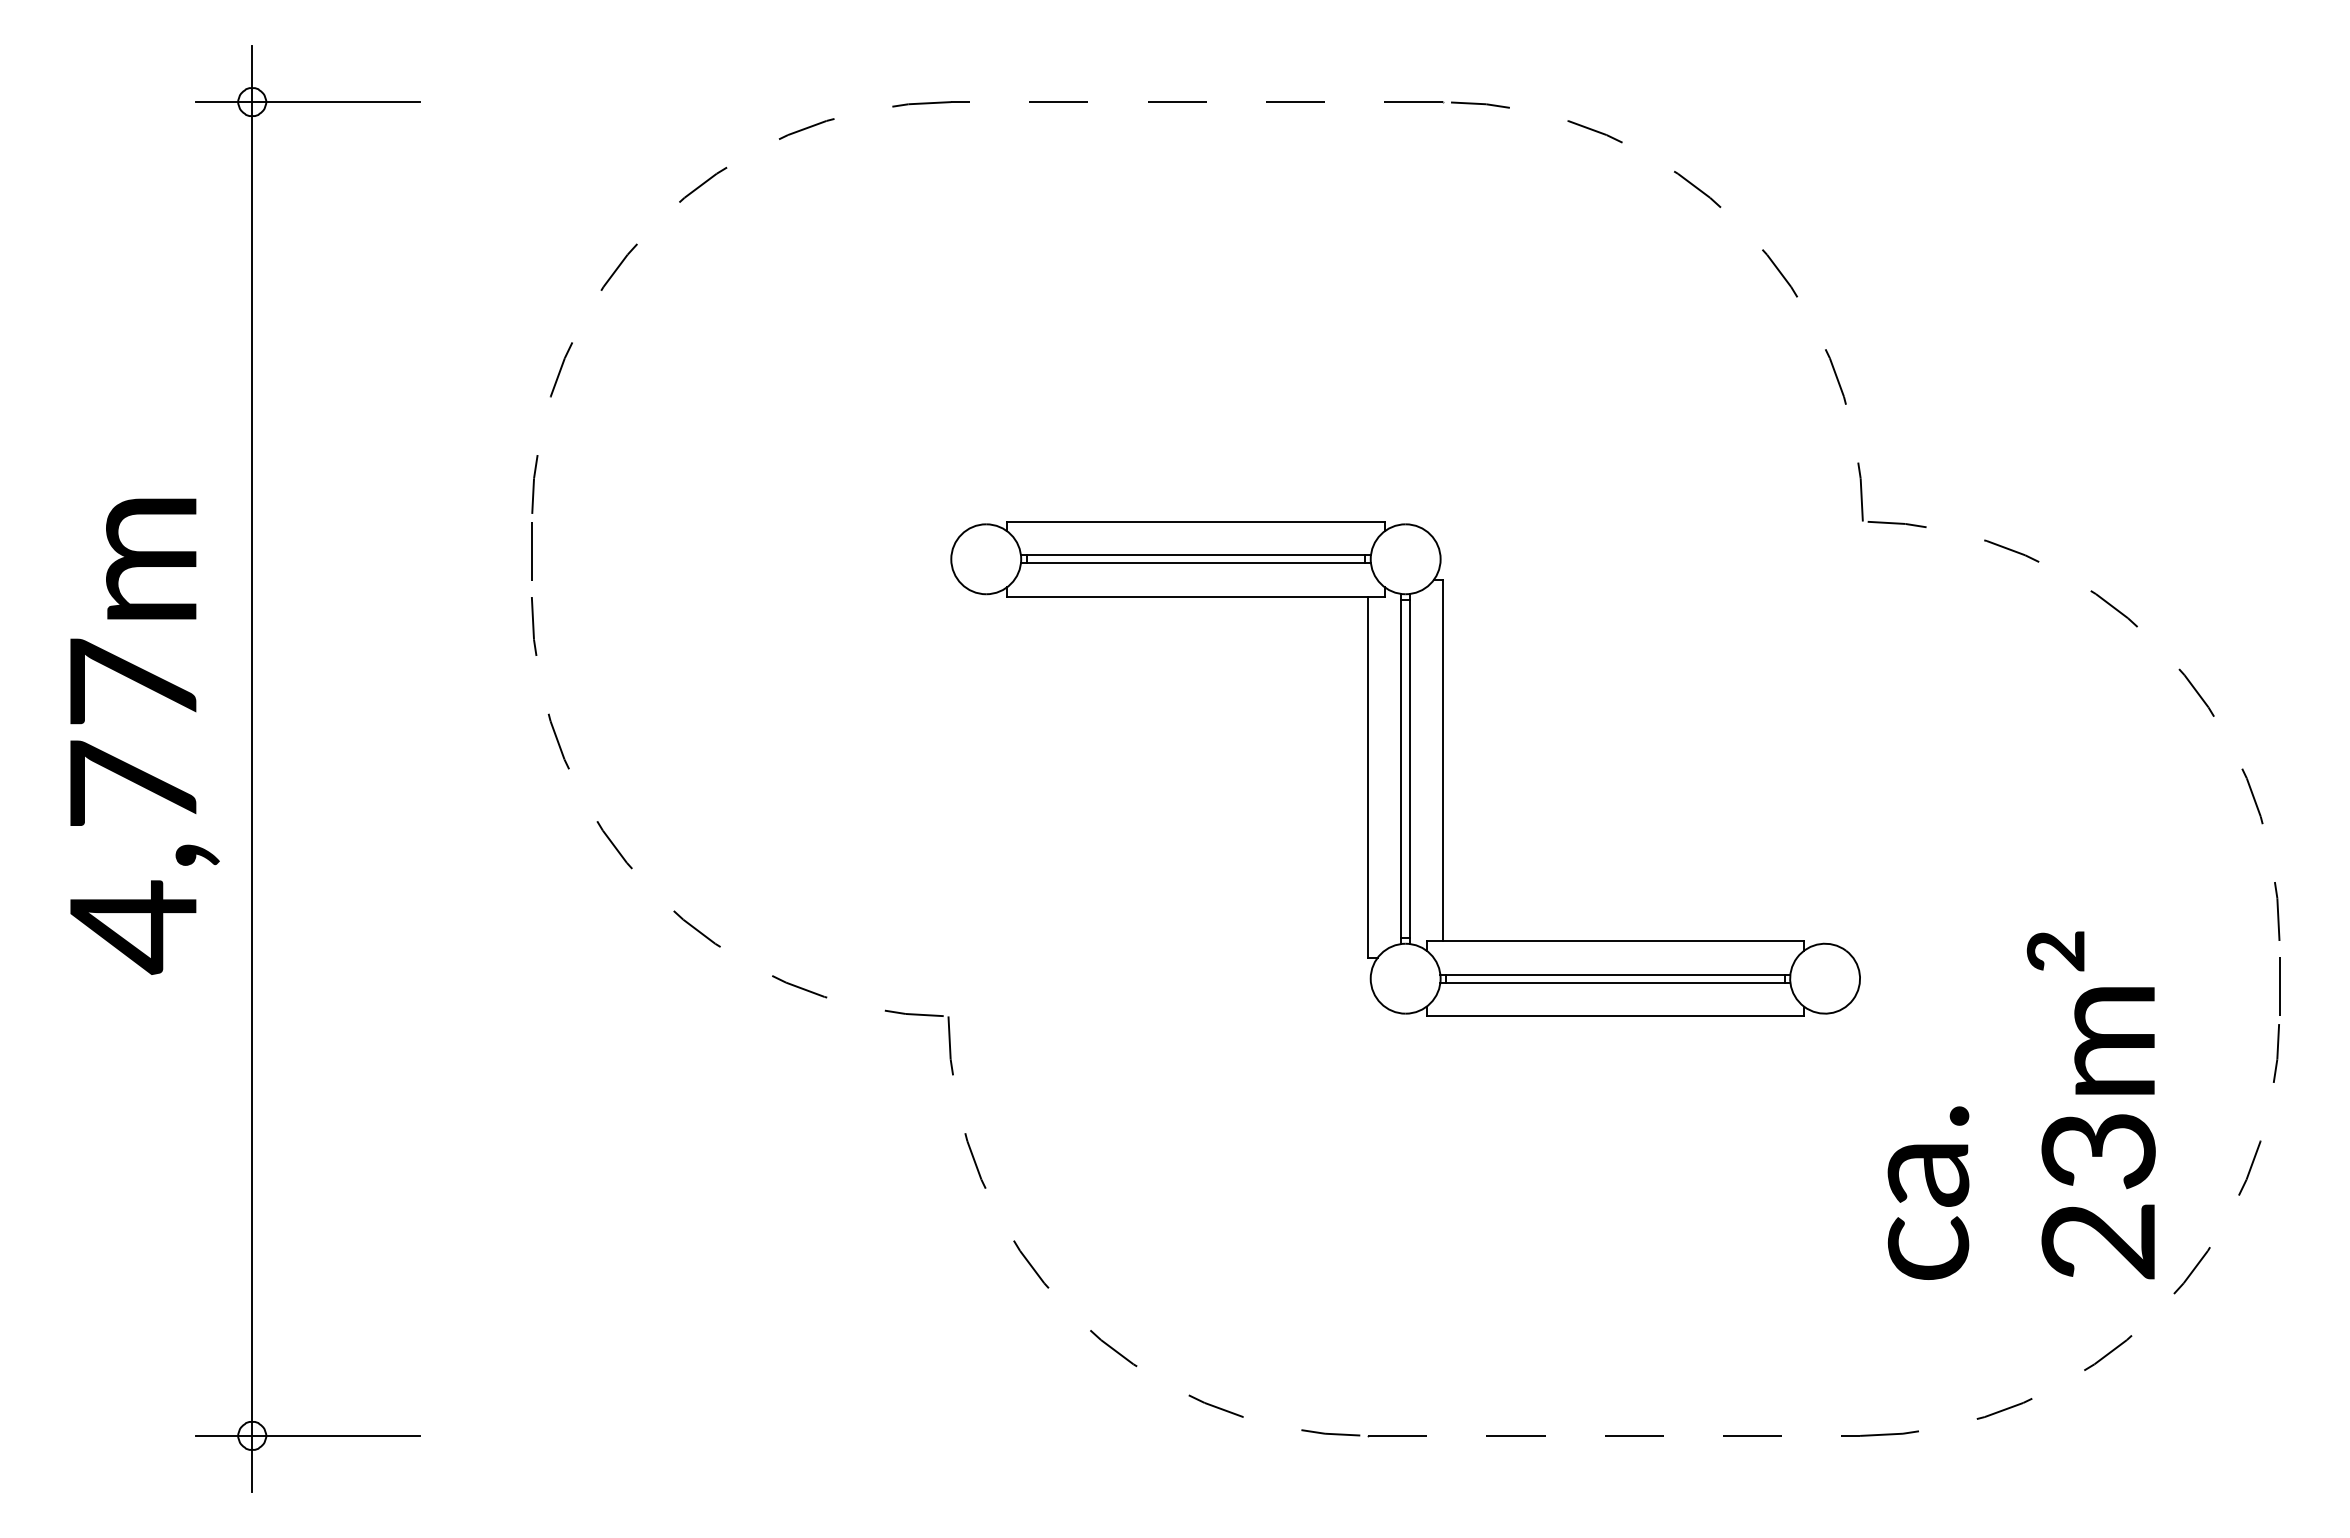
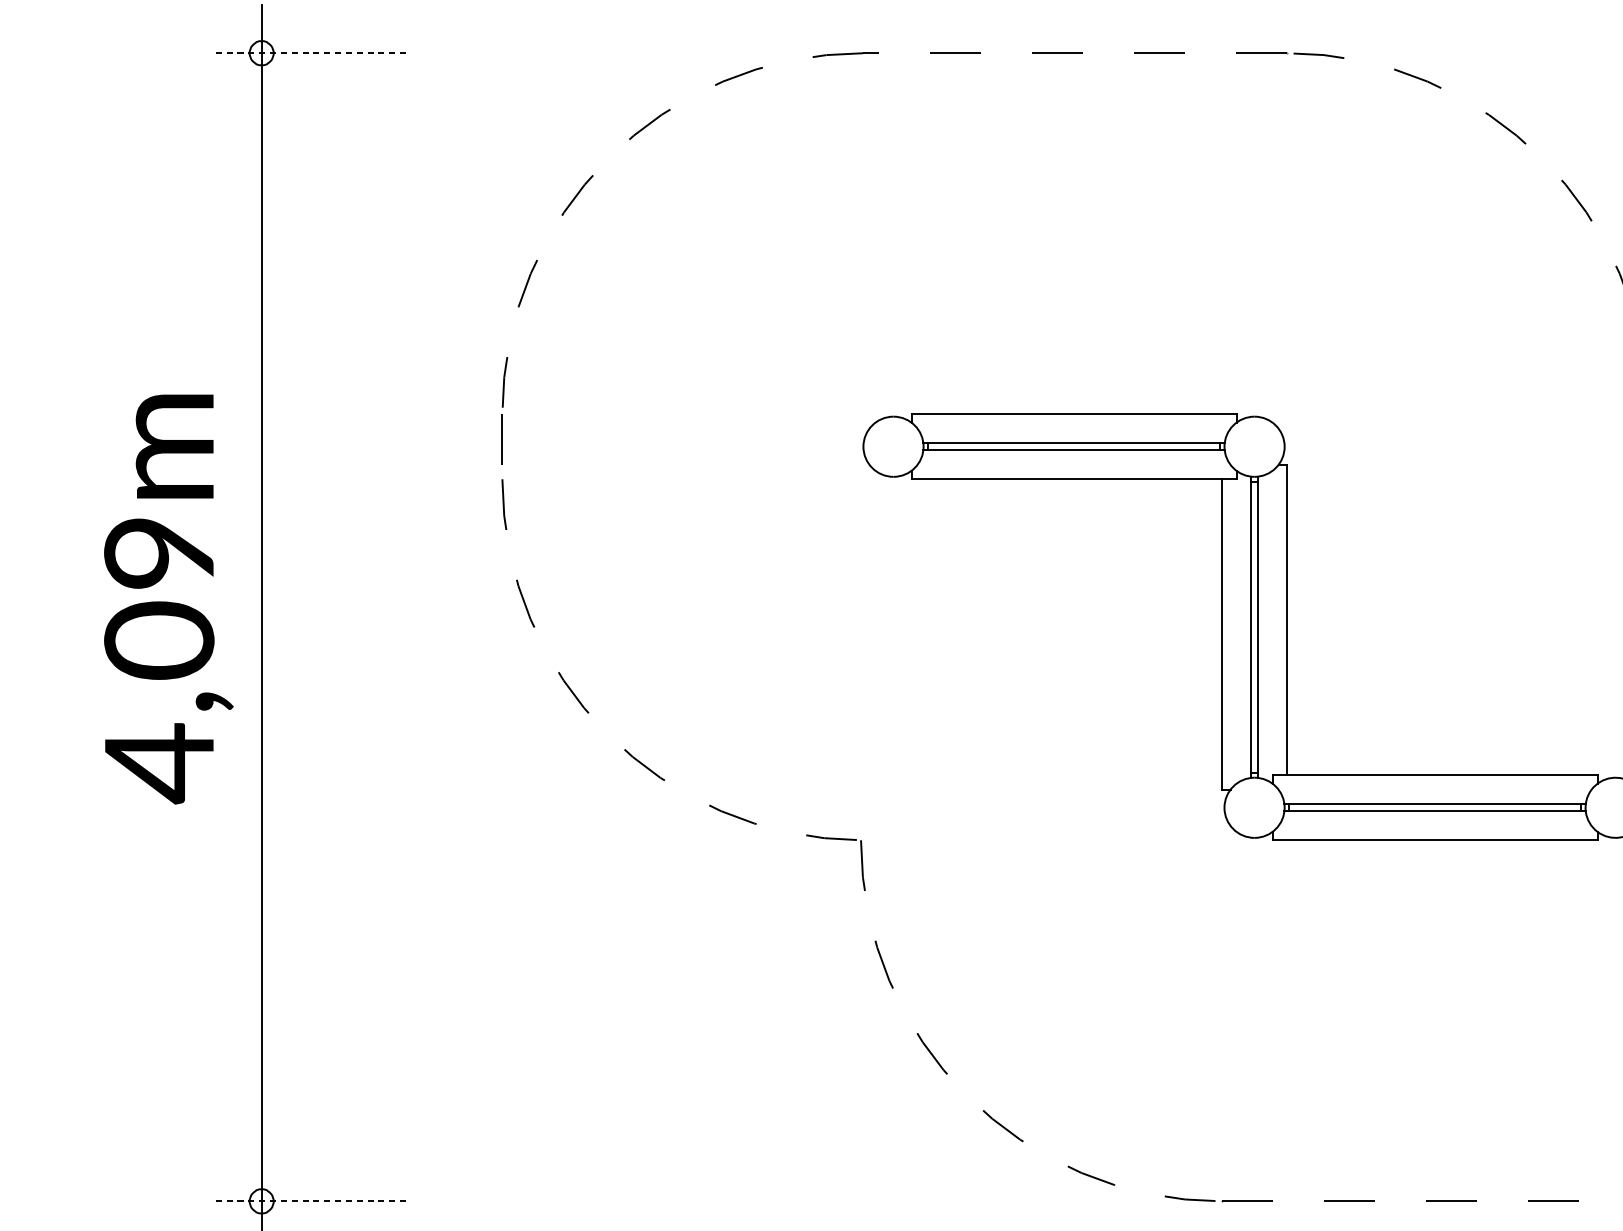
line: (308, 102) -> (310, 53), solid -> dashed
text: (133, 734) -> (159, 597), 4,77m -> 4,09m
line: (308, 1435) -> (310, 1201), solid -> dashed

